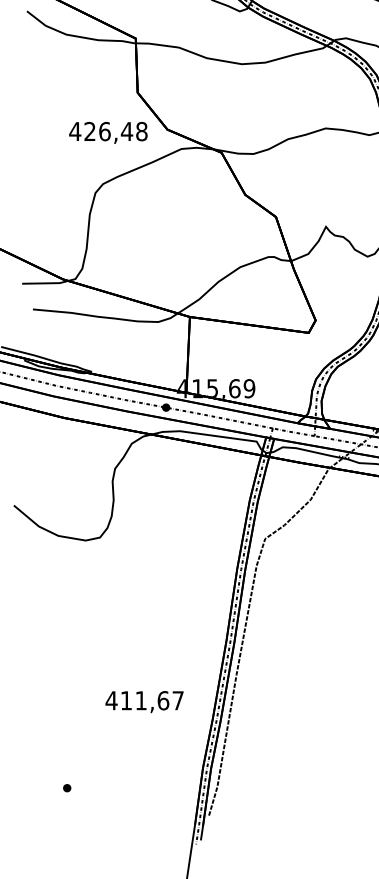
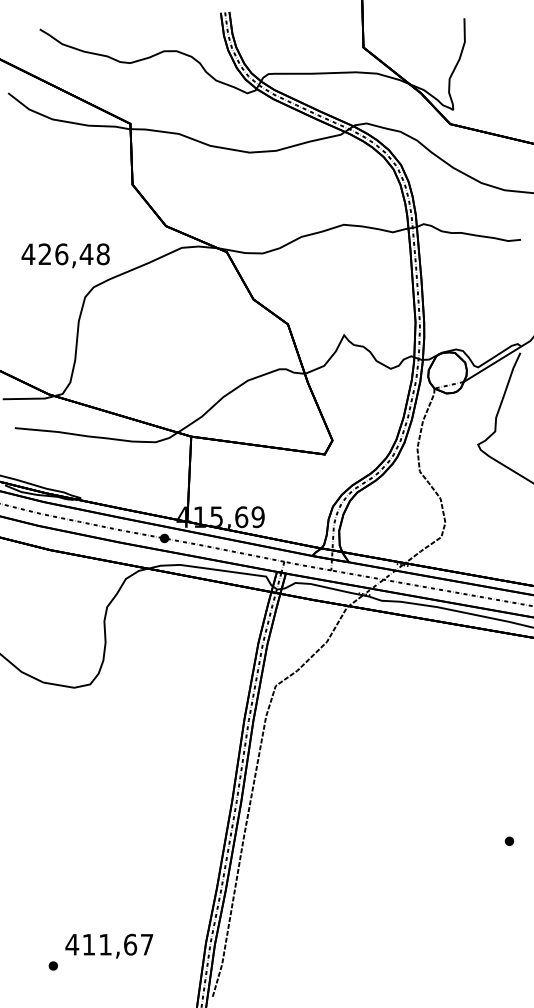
text: (108, 132) -> (65, 255), moved
text: (144, 701) -> (109, 945), moved

